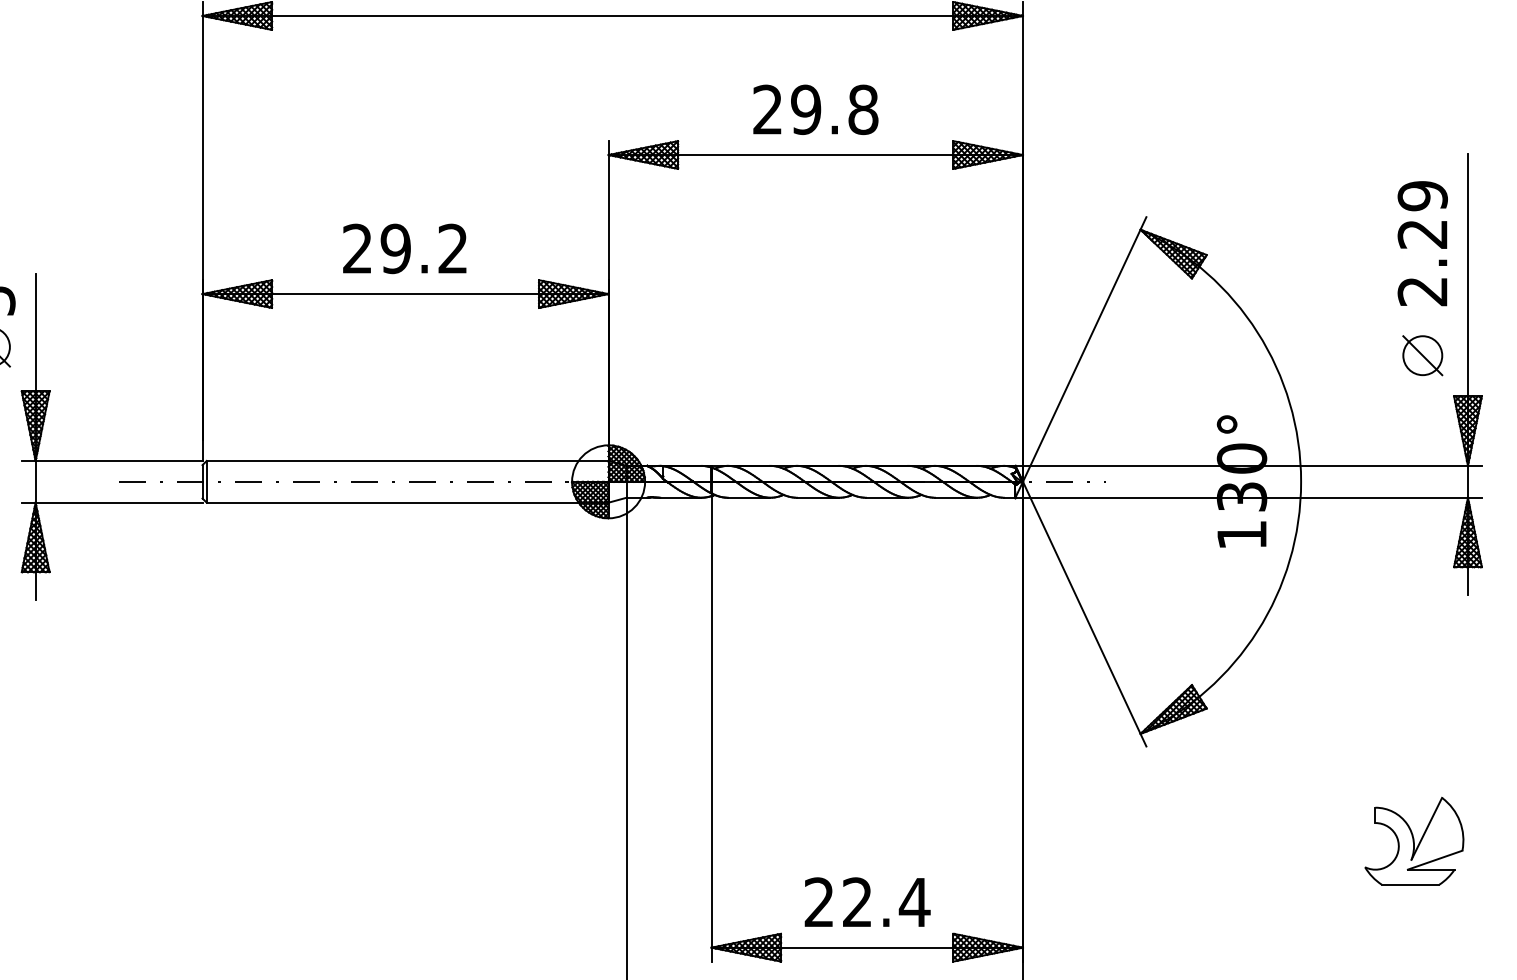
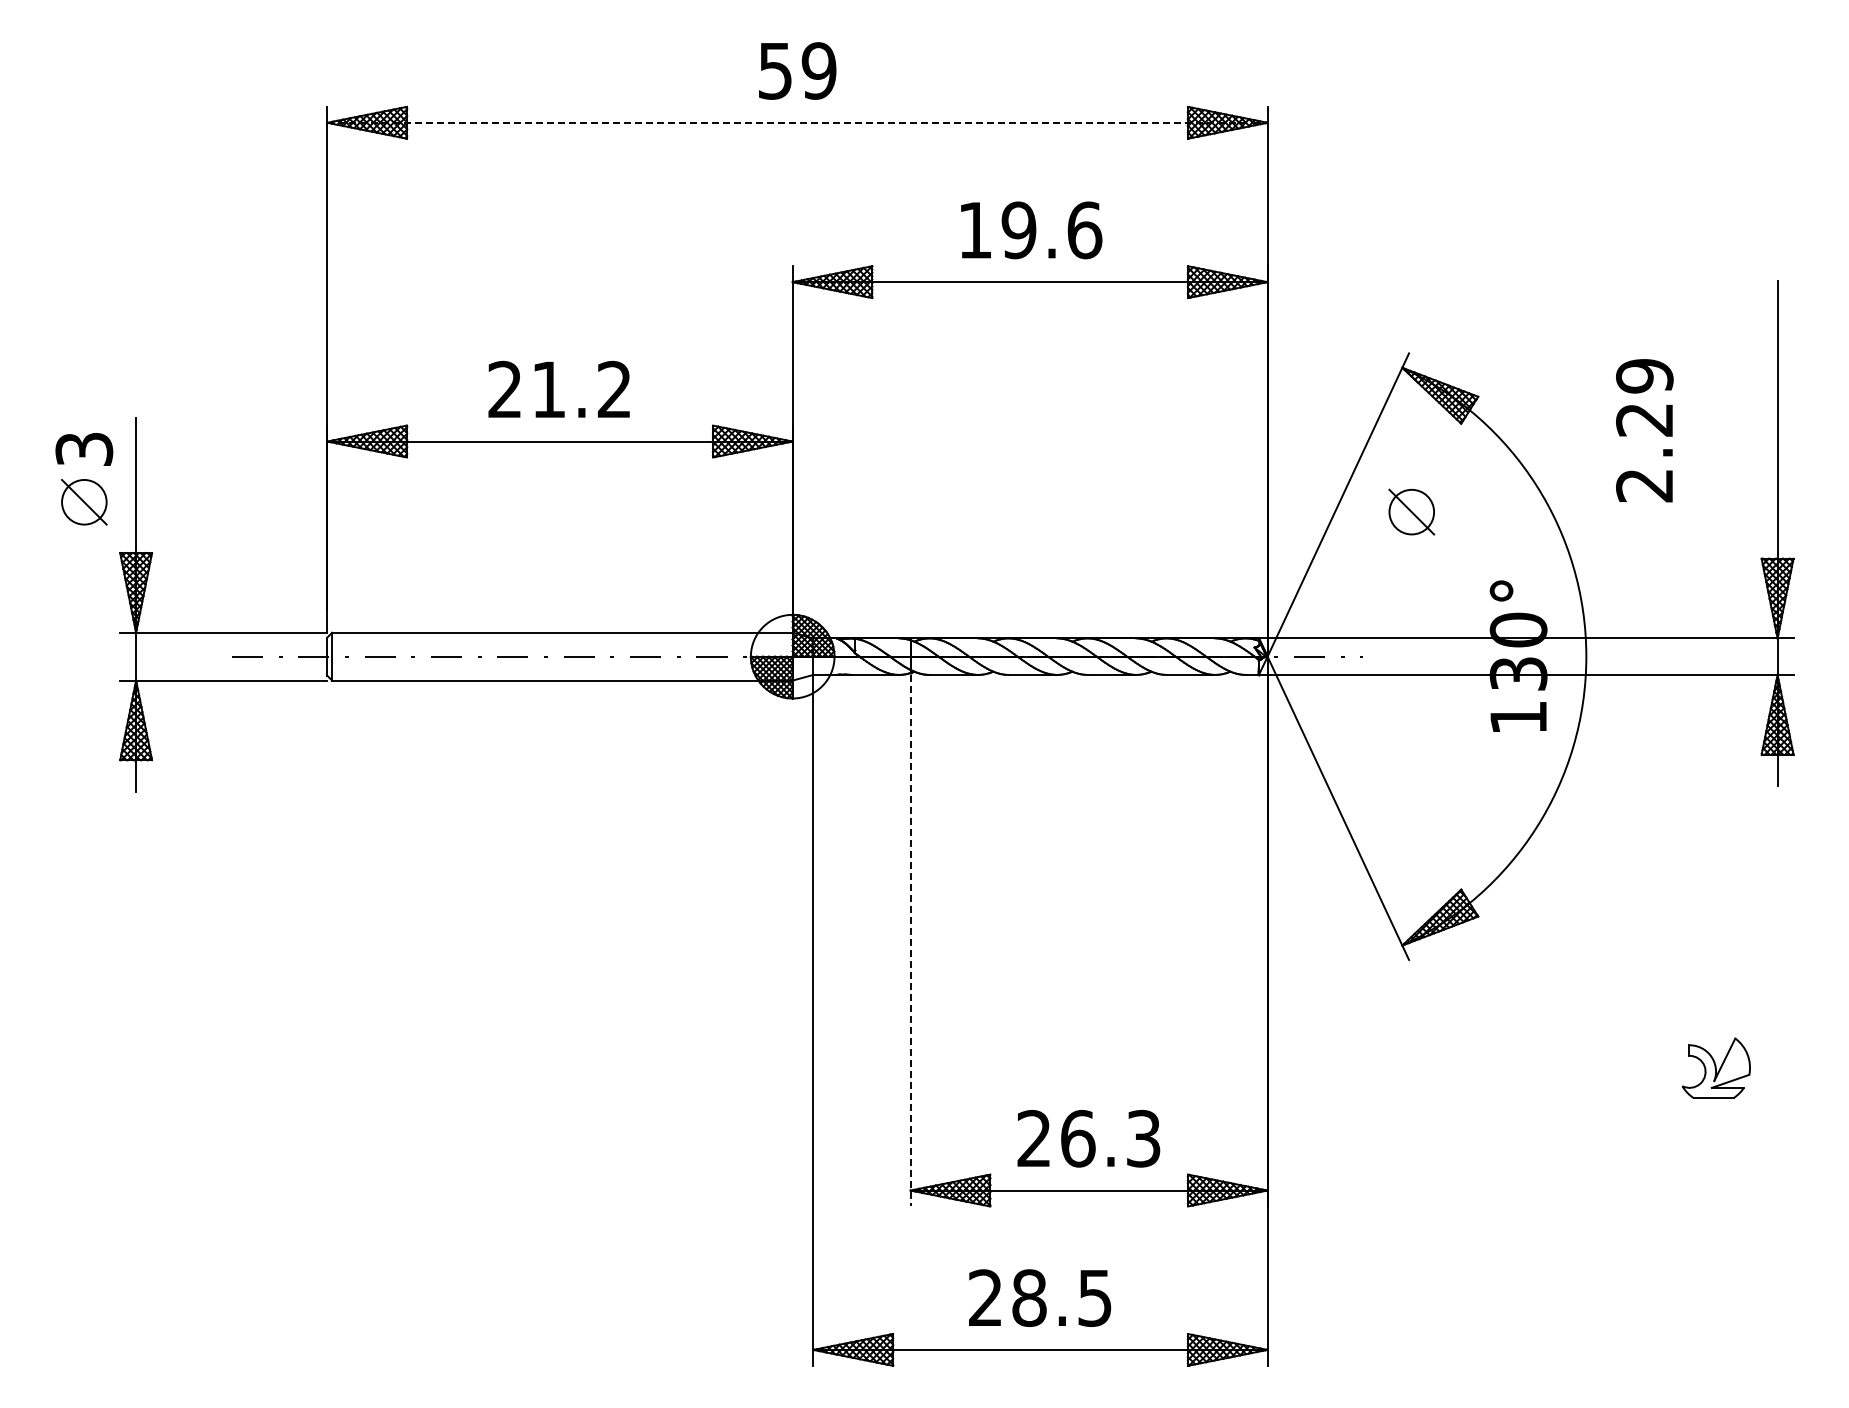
line: (613, 15) -> (798, 122), solid -> dashed
text: (816, 109) -> (1030, 230), 29.8 -> 19.6
text: (1422, 243) -> (1644, 430), moved
text: (395, 248) -> (548, 389), 29.2 -> 21.2
part: (1422, 355) -> (1411, 511), moved
line: (711, 729) -> (910, 940), solid -> dashed
part: (1414, 840) -> (1716, 1067), size x0.6
text: (886, 902) -> (1111, 1138), 22.4 -> 26.3

